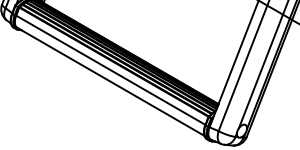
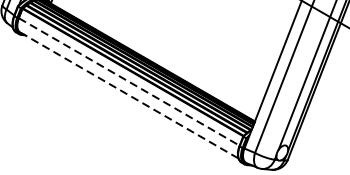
line: (111, 70) -> (130, 82), solid -> dashed
line: (111, 82) -> (130, 96), solid -> dashed

